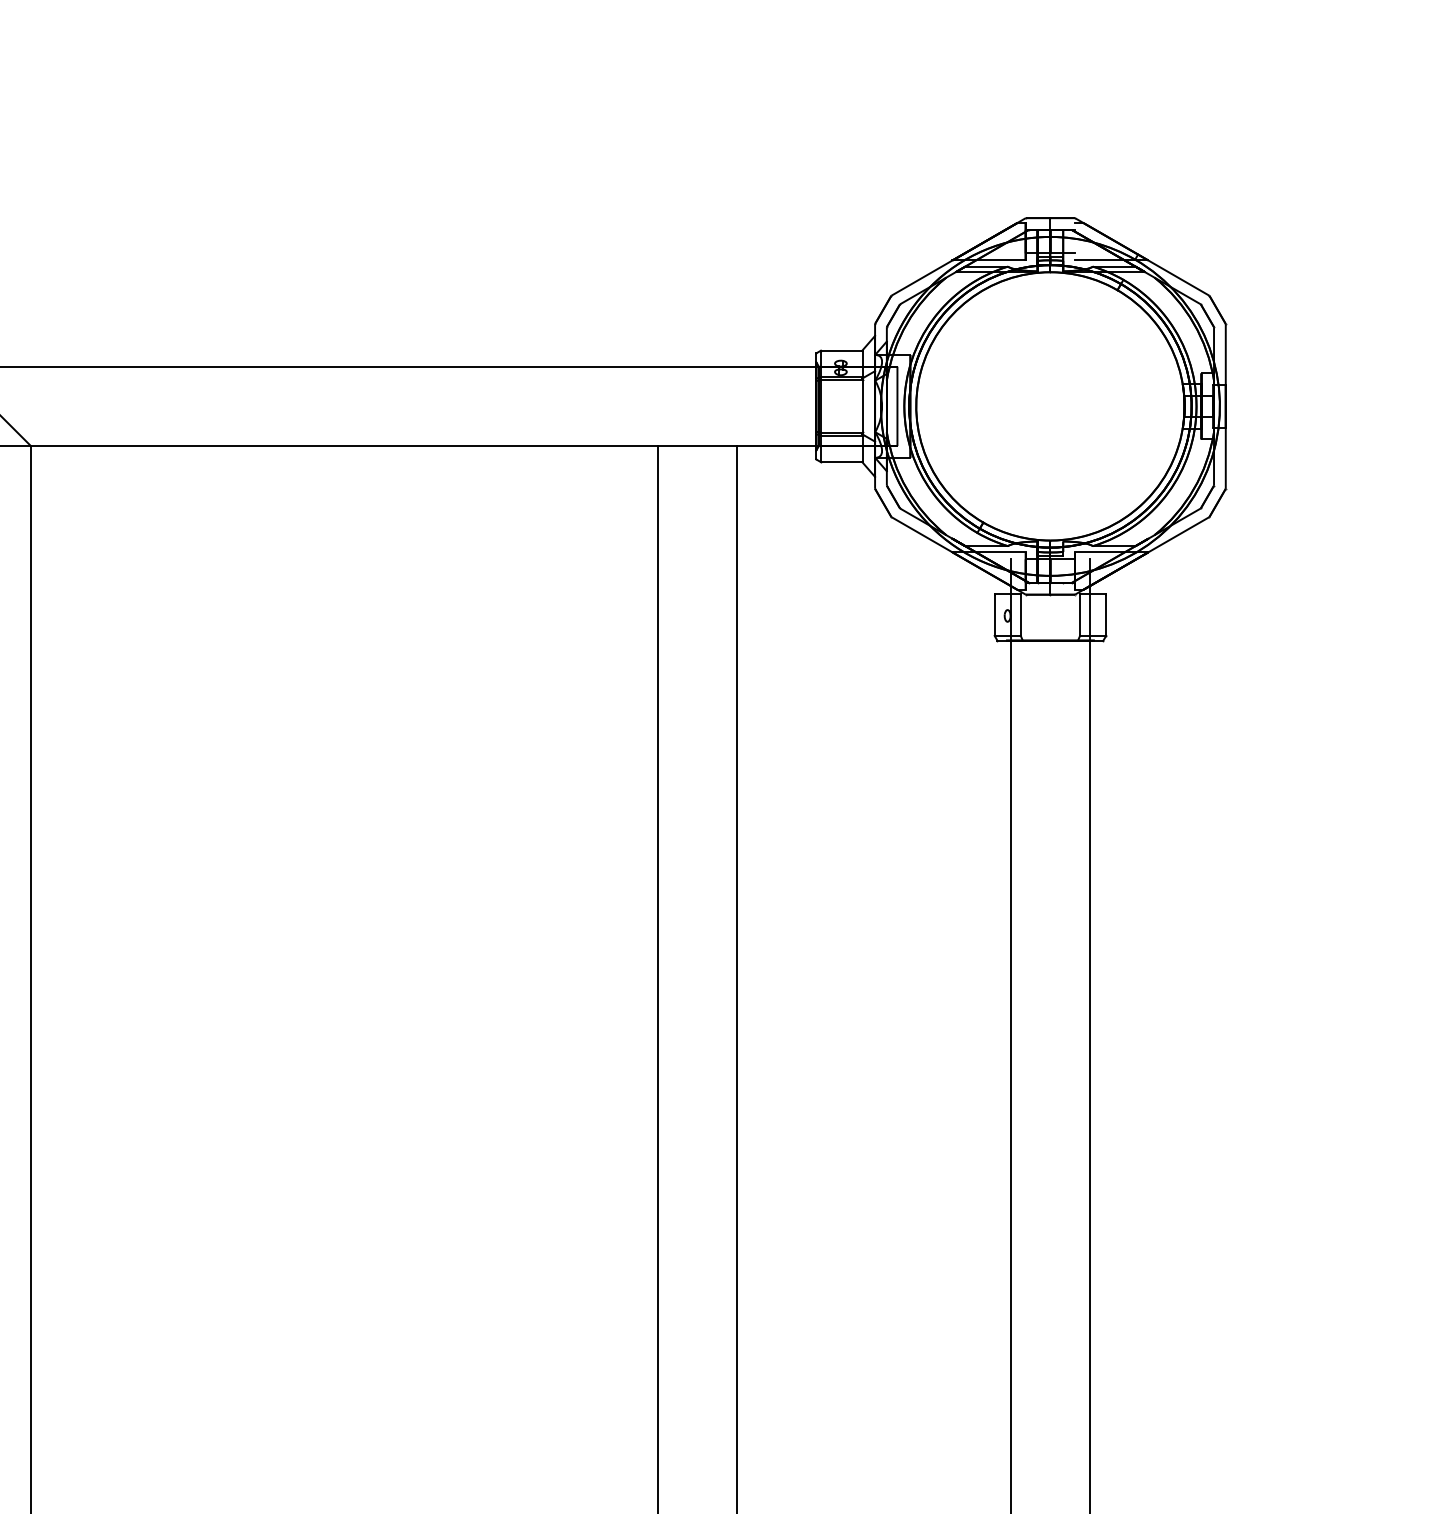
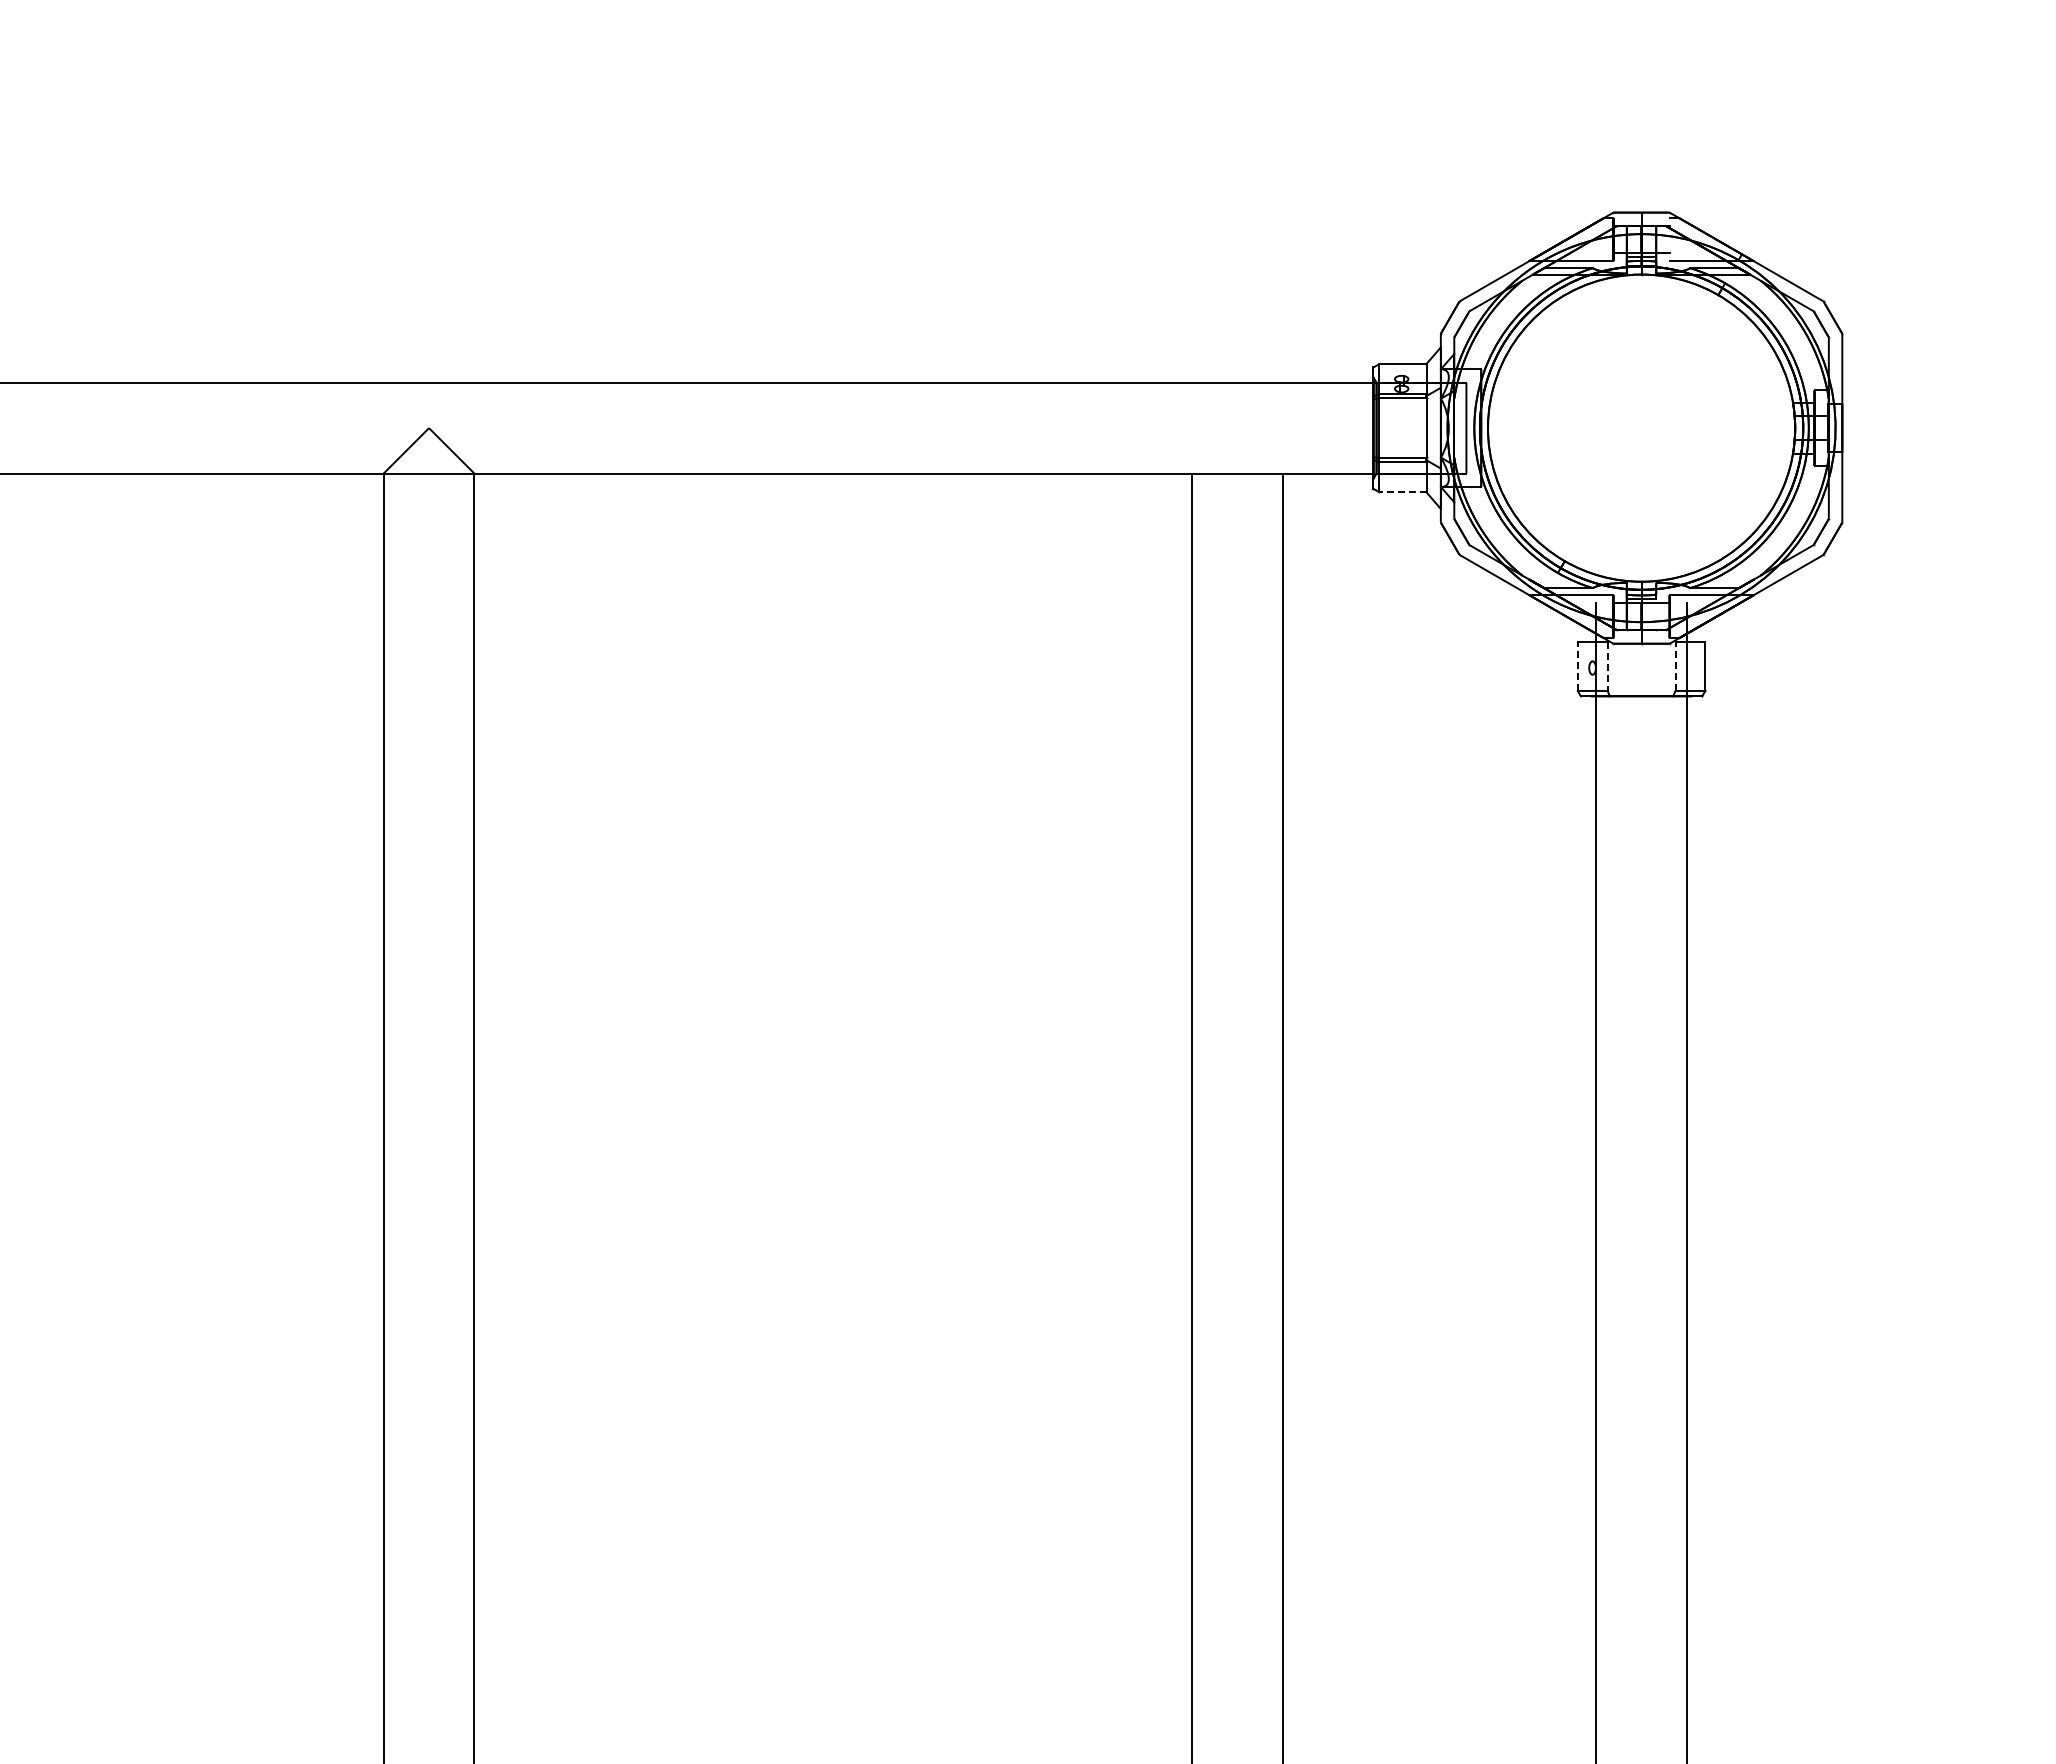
line: (841, 461) -> (1402, 491), solid -> dashed
line: (994, 614) -> (1577, 666), solid -> dashed
line: (1080, 614) -> (1675, 666), solid -> dashed
line: (1020, 615) -> (1607, 667), solid -> dashed

